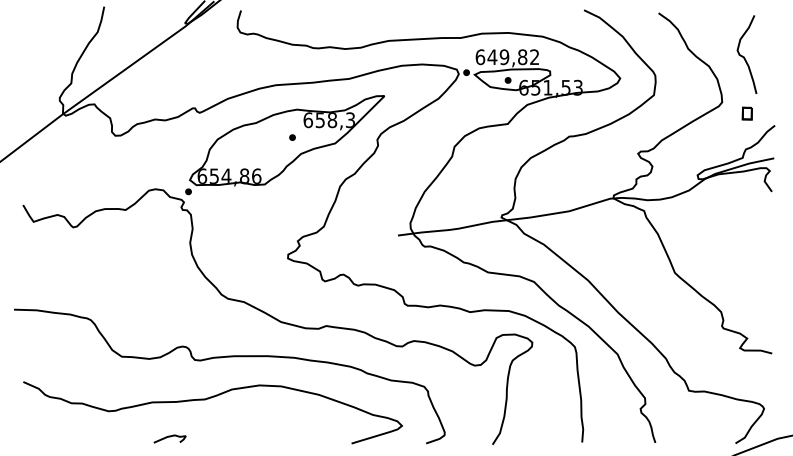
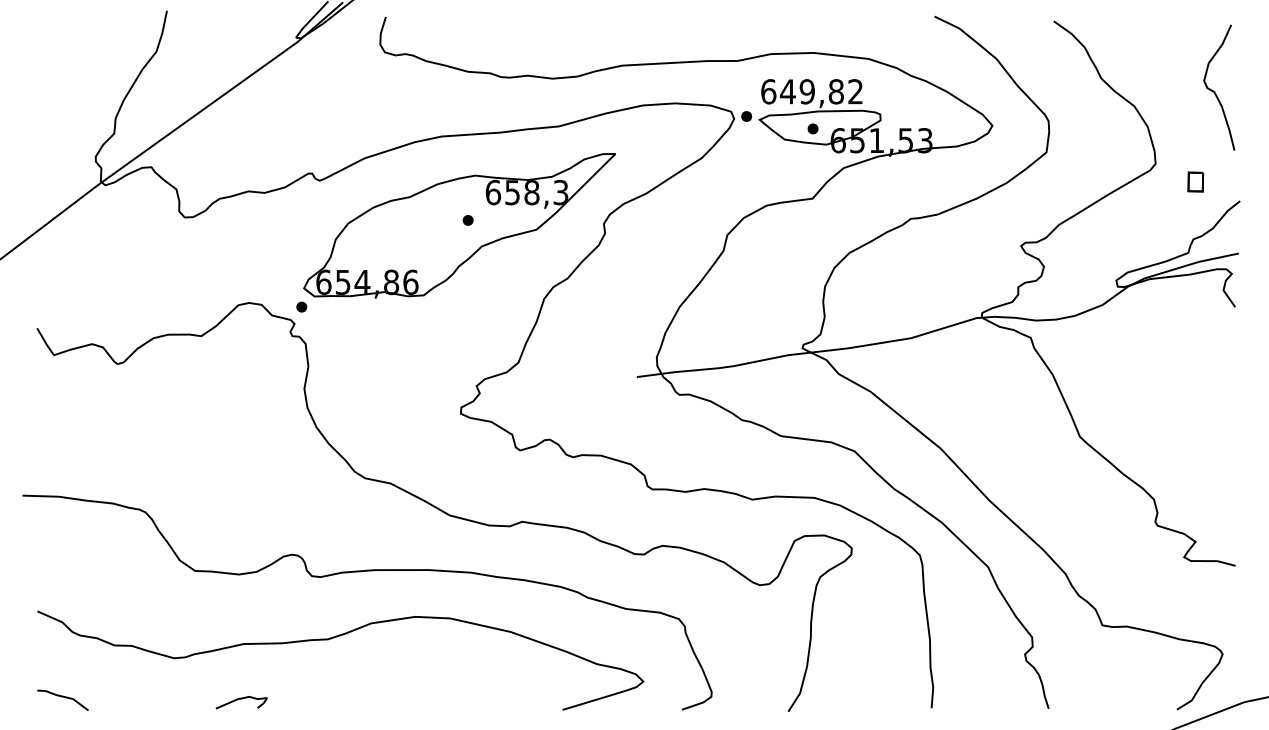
curve: (744, 56) -> (1215, 90), moved
line: (39, 436) -> (63, 698), added
curve: (169, 437) -> (240, 700), moved

